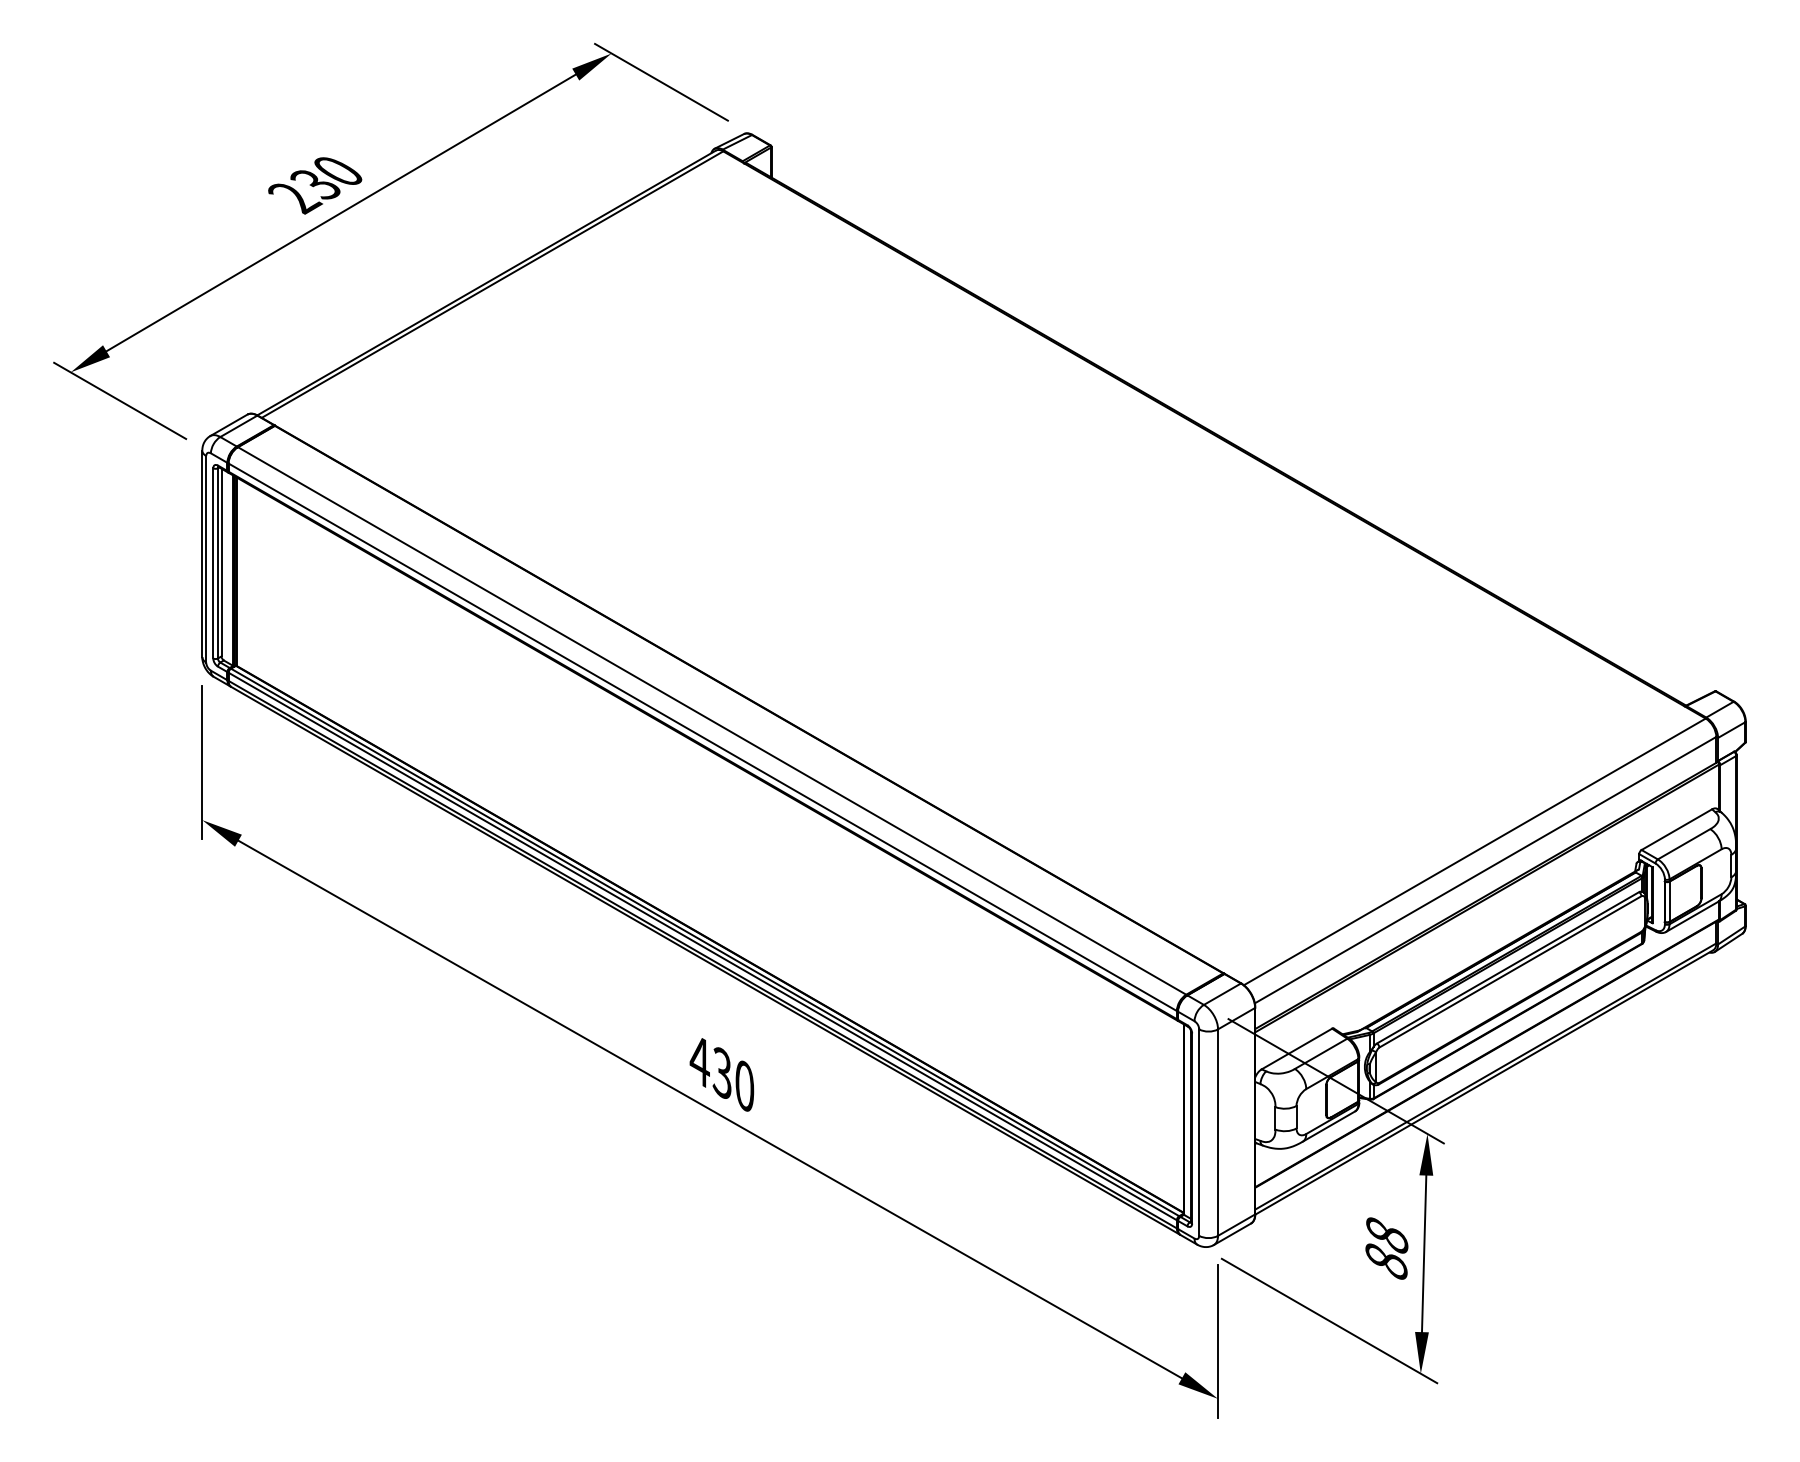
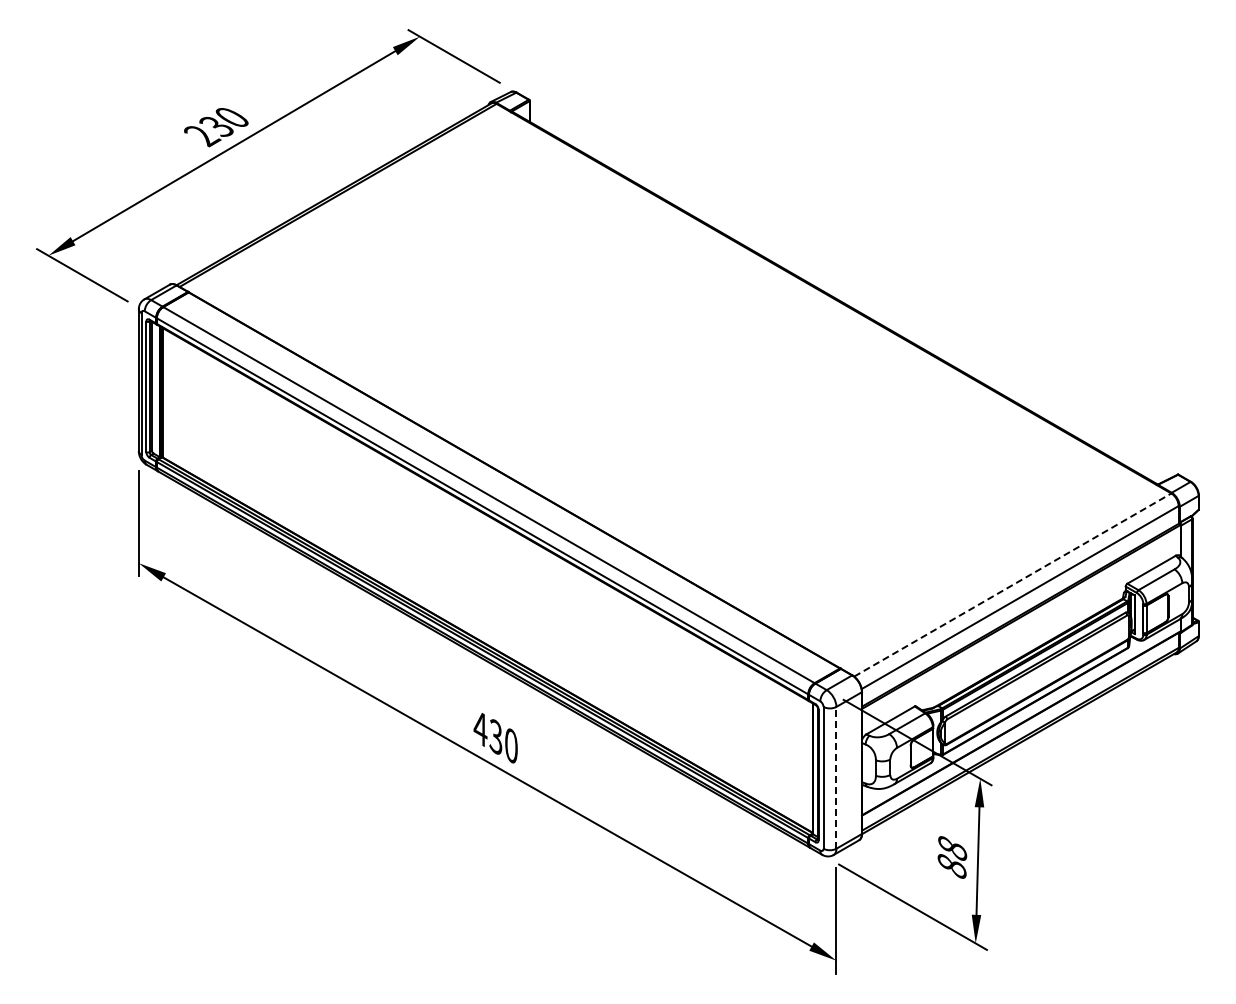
line: (1475, 851) -> (1013, 584), solid -> dashed
line: (1218, 1132) -> (836, 777), solid -> dashed

